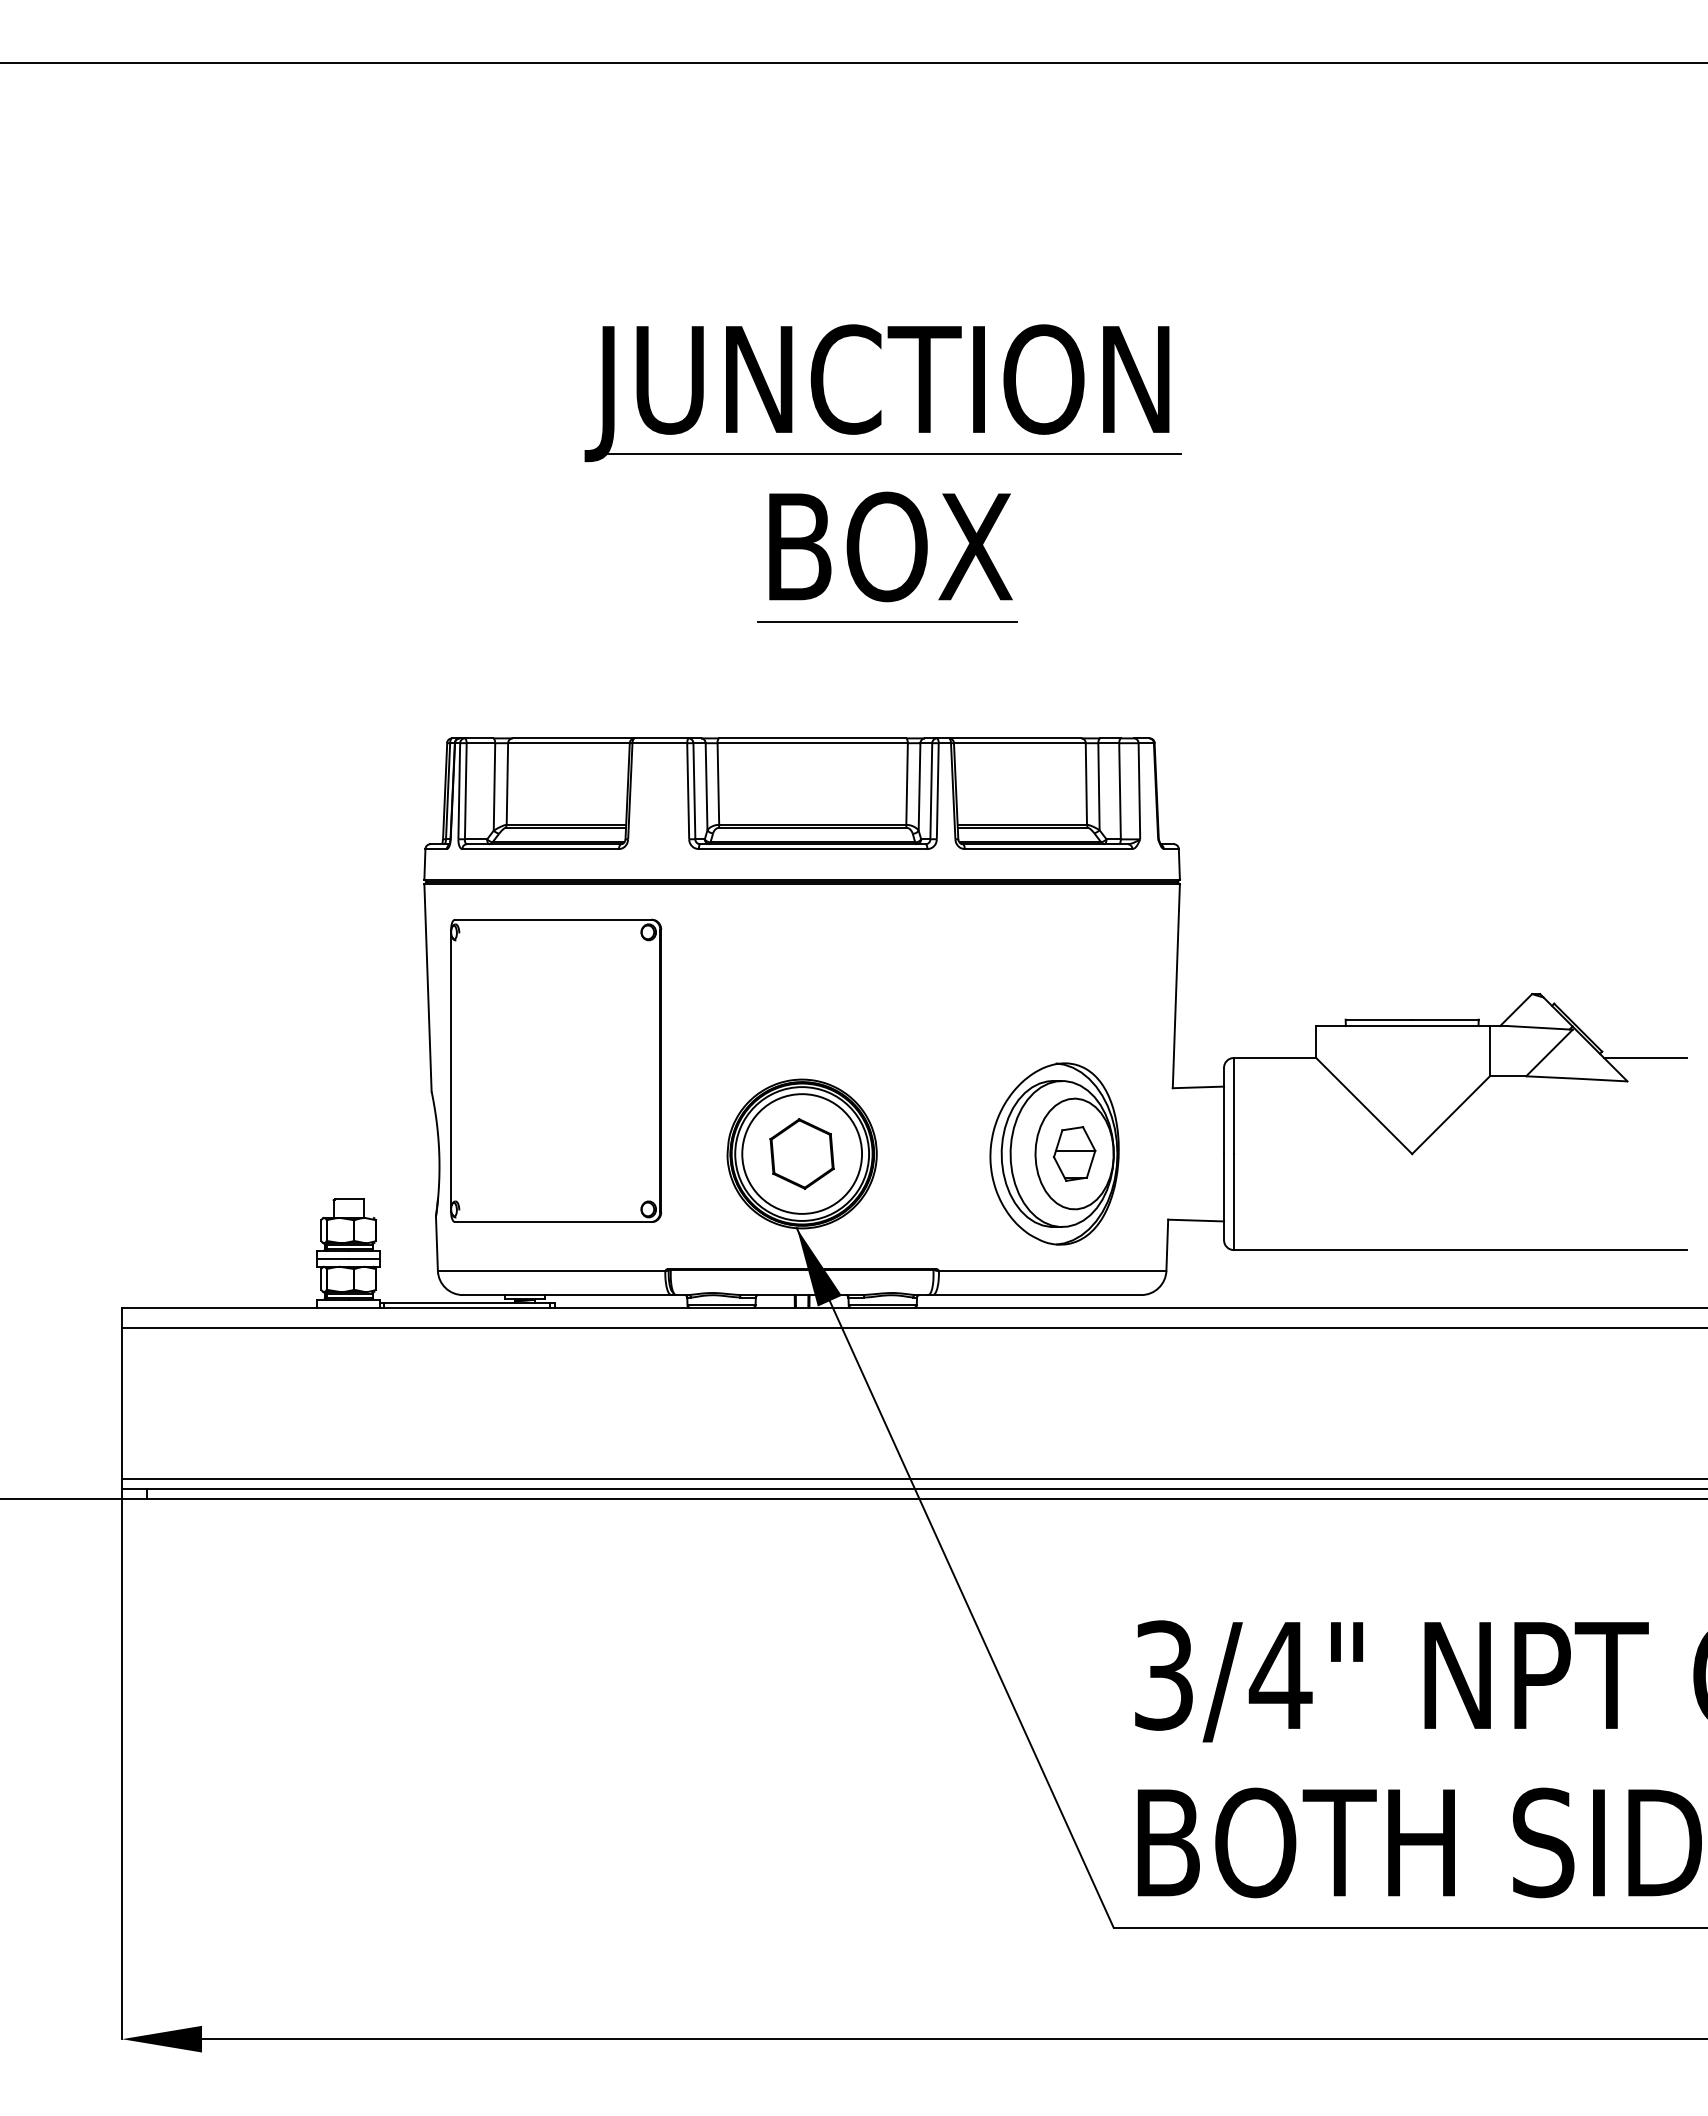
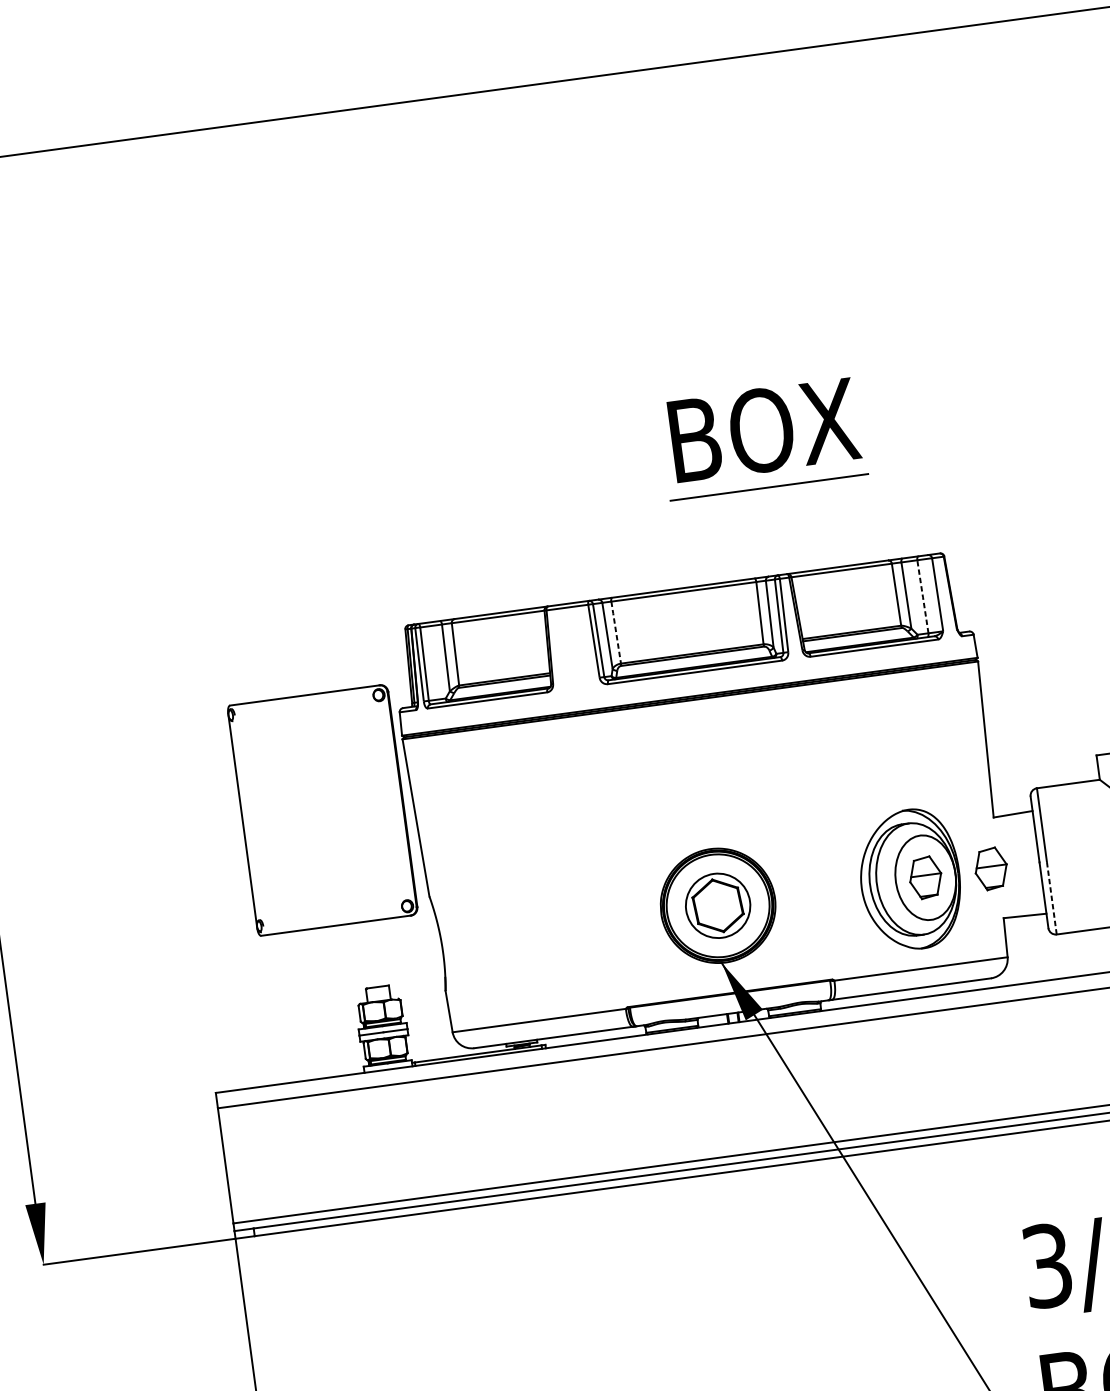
part: (881, 410) -> (701, 331), removed
part: (887, 556) -> (762, 437), moved
line: (718, 783) -> (616, 632), solid -> dashed
line: (1120, 791) -> (923, 596), solid -> dashed
part: (556, 1070) -> (323, 809), moved
circle: (802, 1153) -> (718, 905), size x0.7
part: (1160, 1153) -> (991, 868), added
line: (1233, 1202) -> (1051, 898), solid -> dashed

